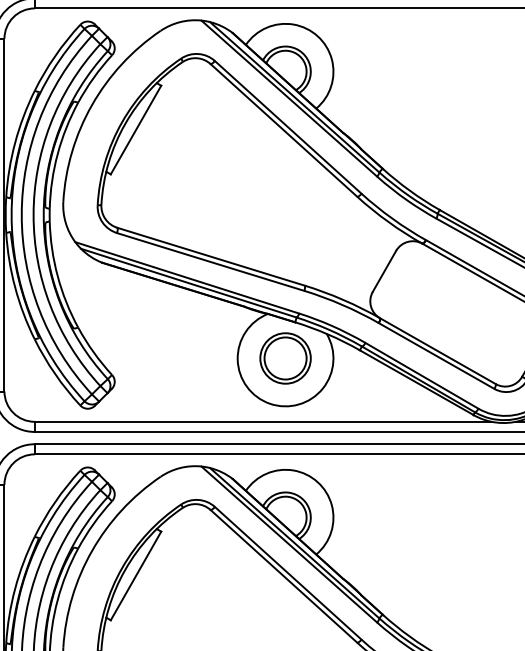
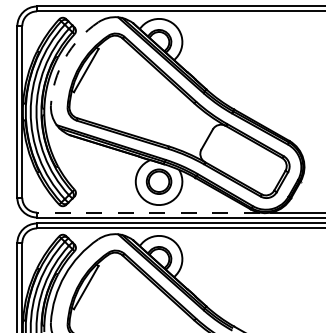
arc: (91, 105) -> (64, 58), solid -> dashed
line: (261, 421) -> (147, 212), solid -> dashed

